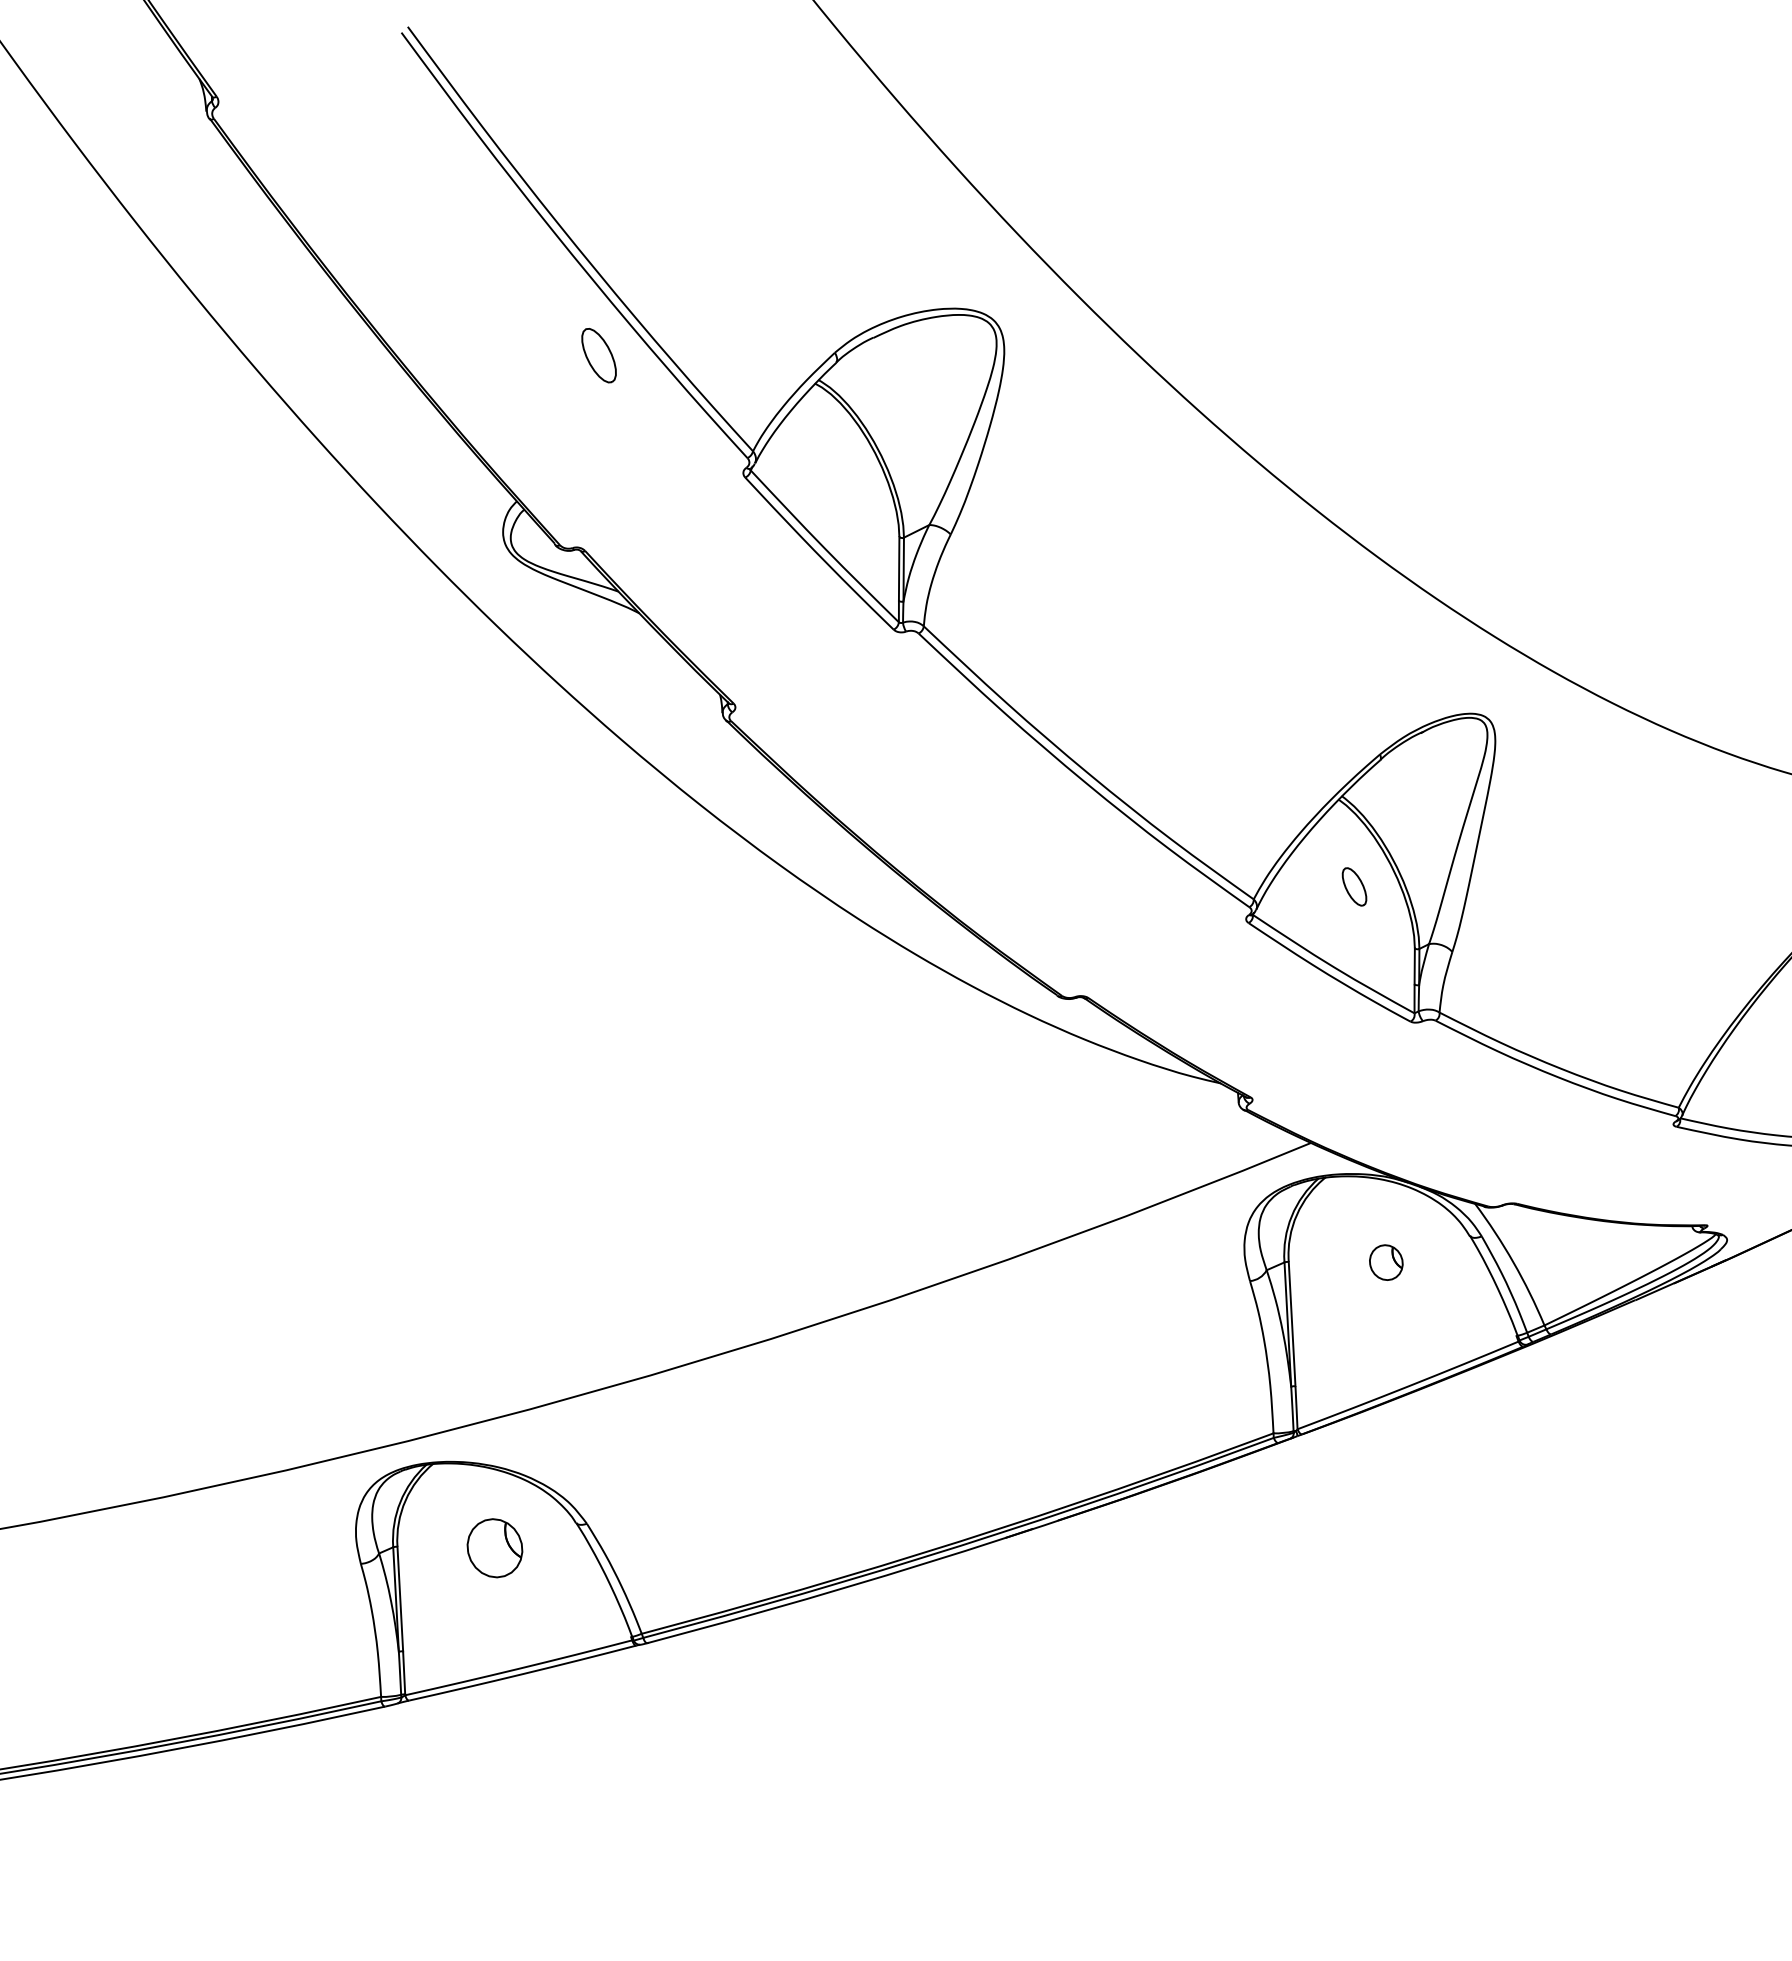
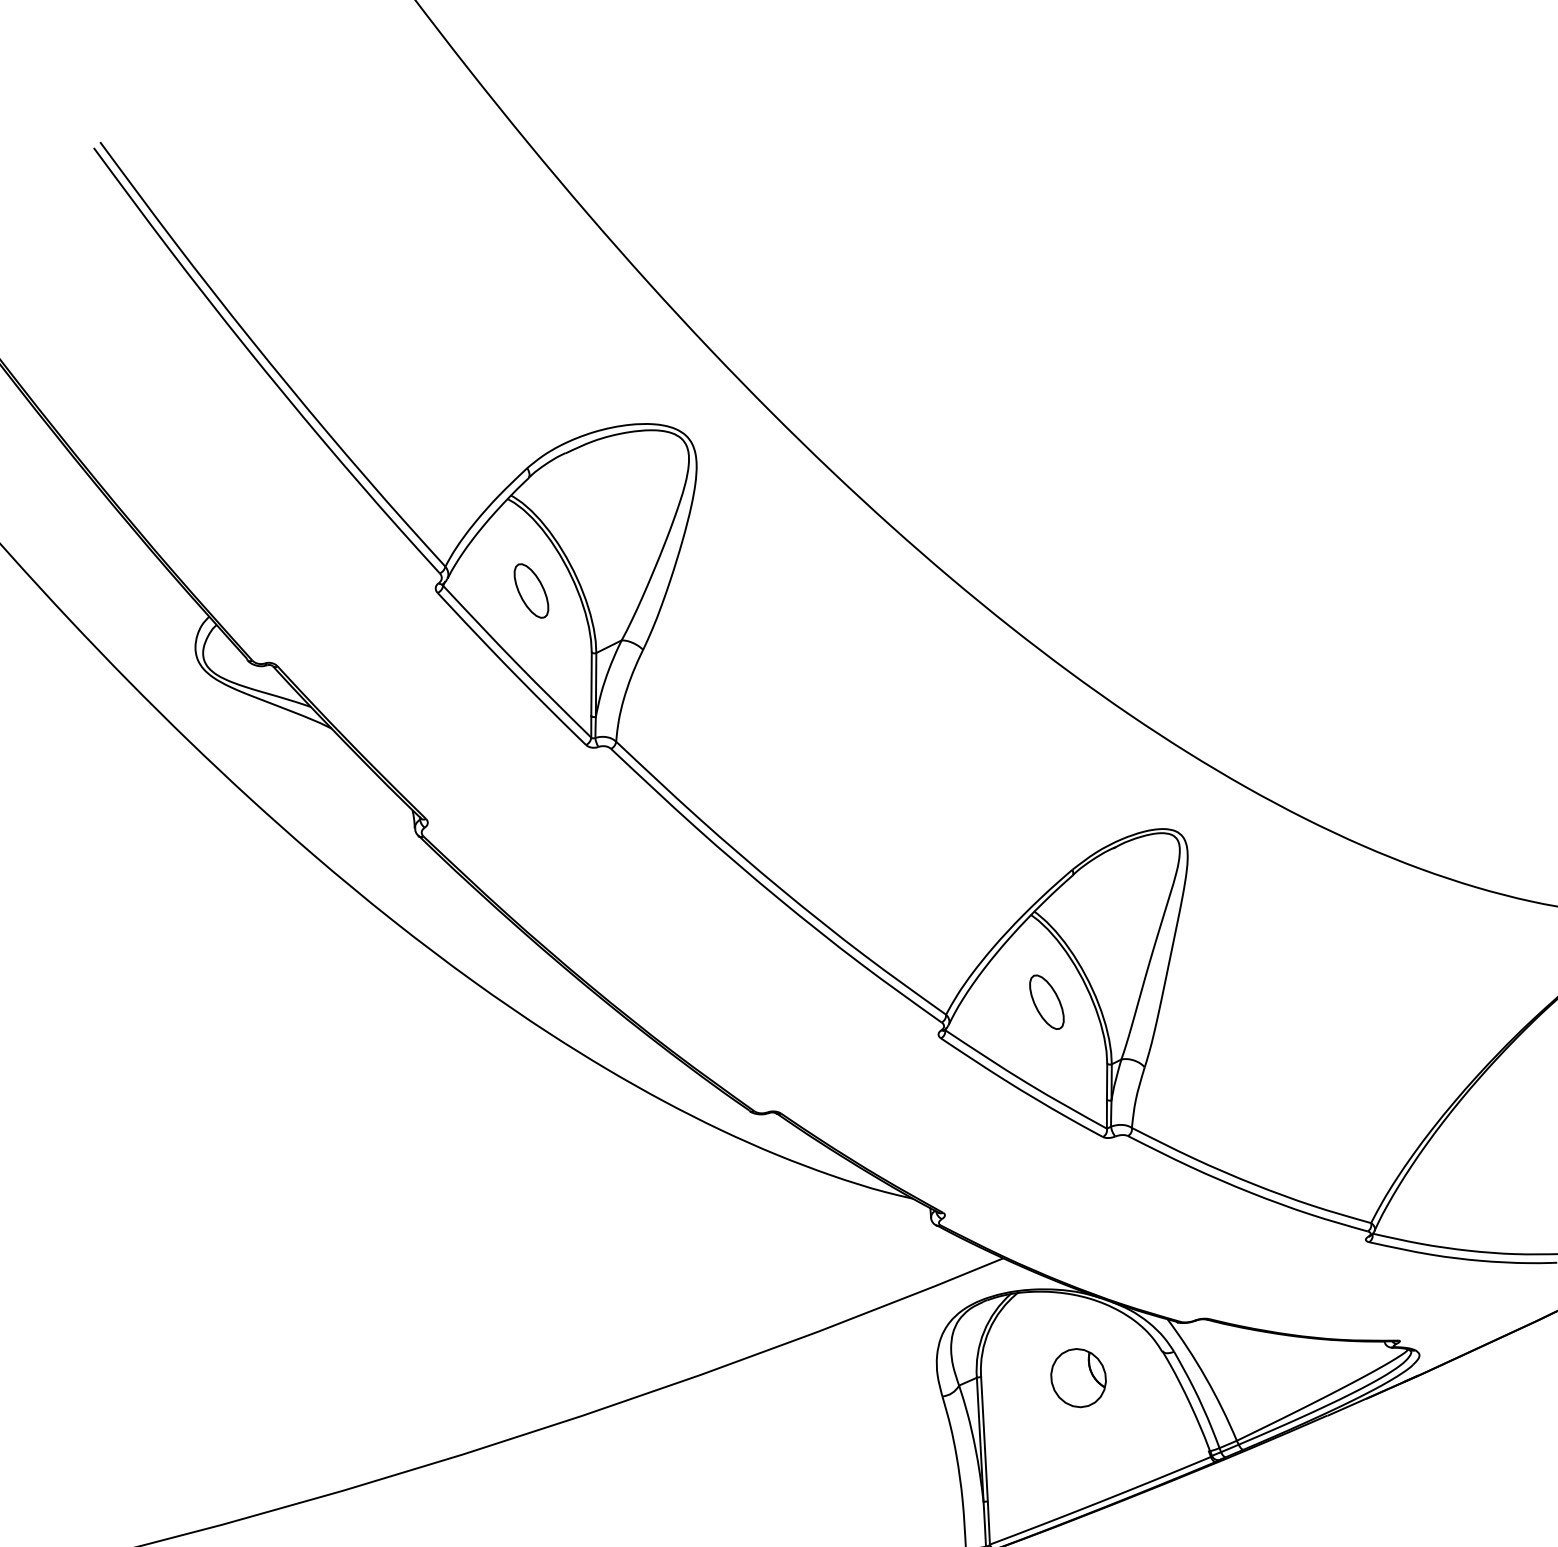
part: (598, 355) -> (530, 590), moved
part: (1354, 886) -> (1046, 1001), size x1.43
part: (1386, 1262) -> (1078, 1377), size x1.67

